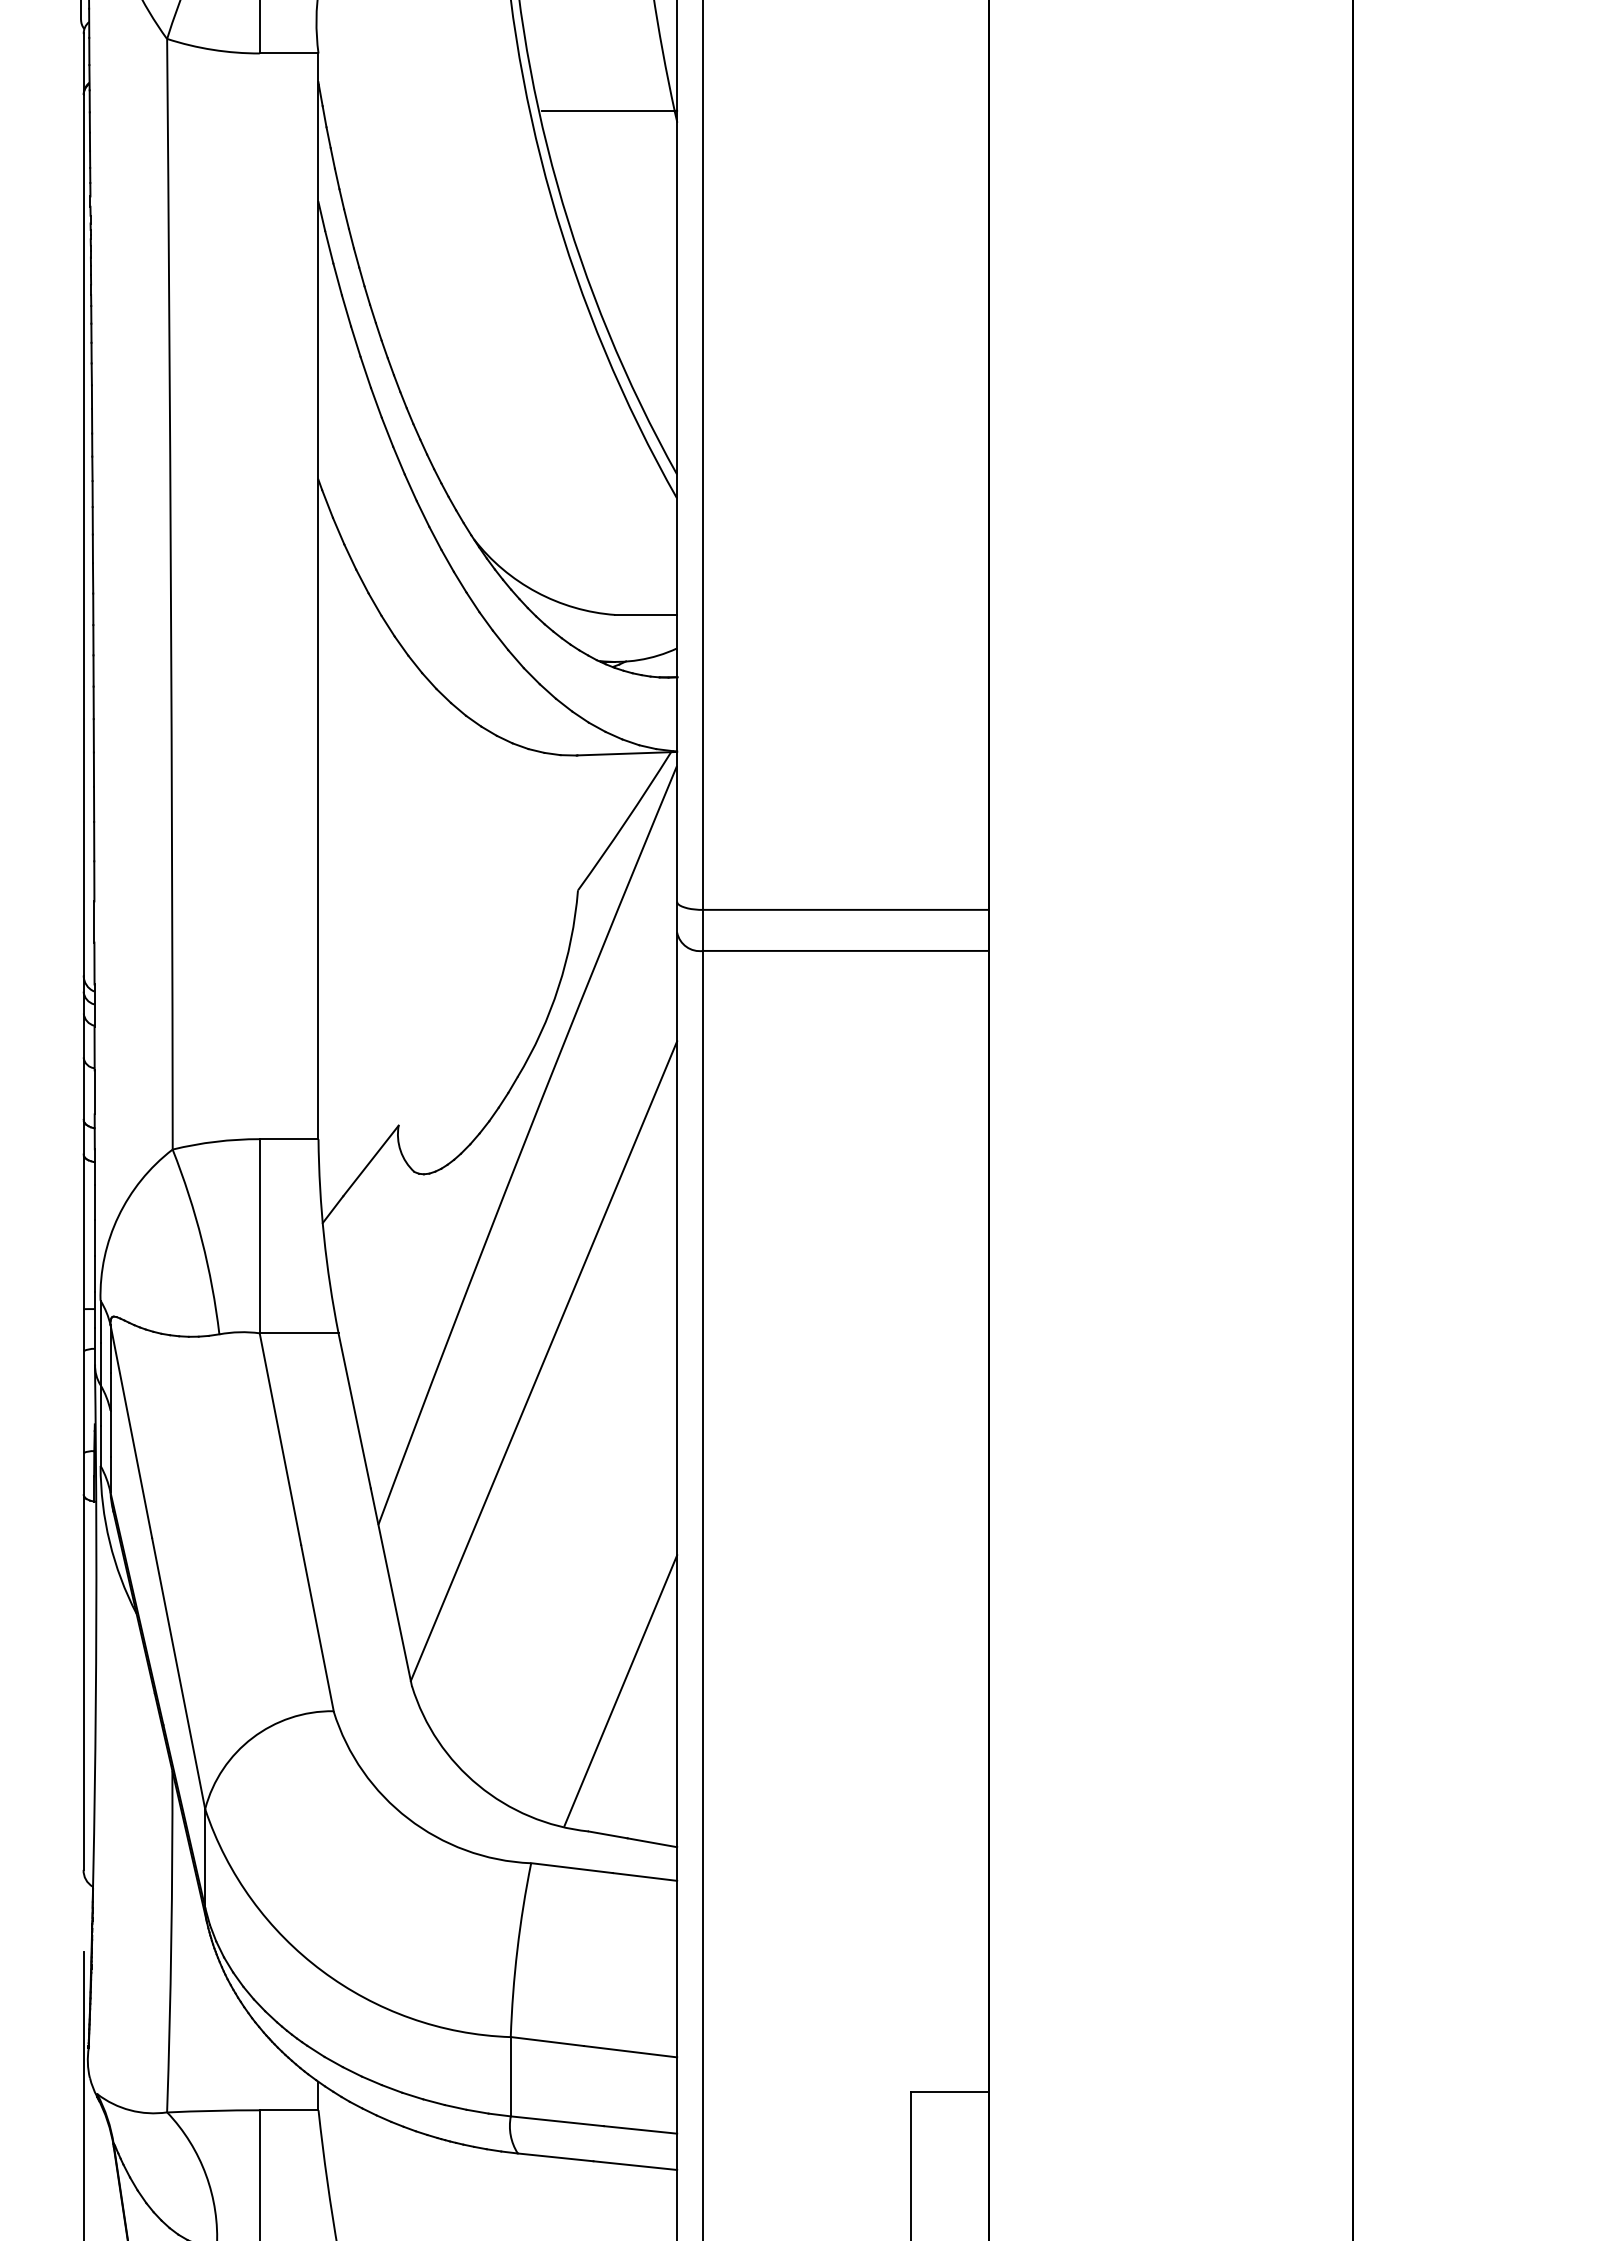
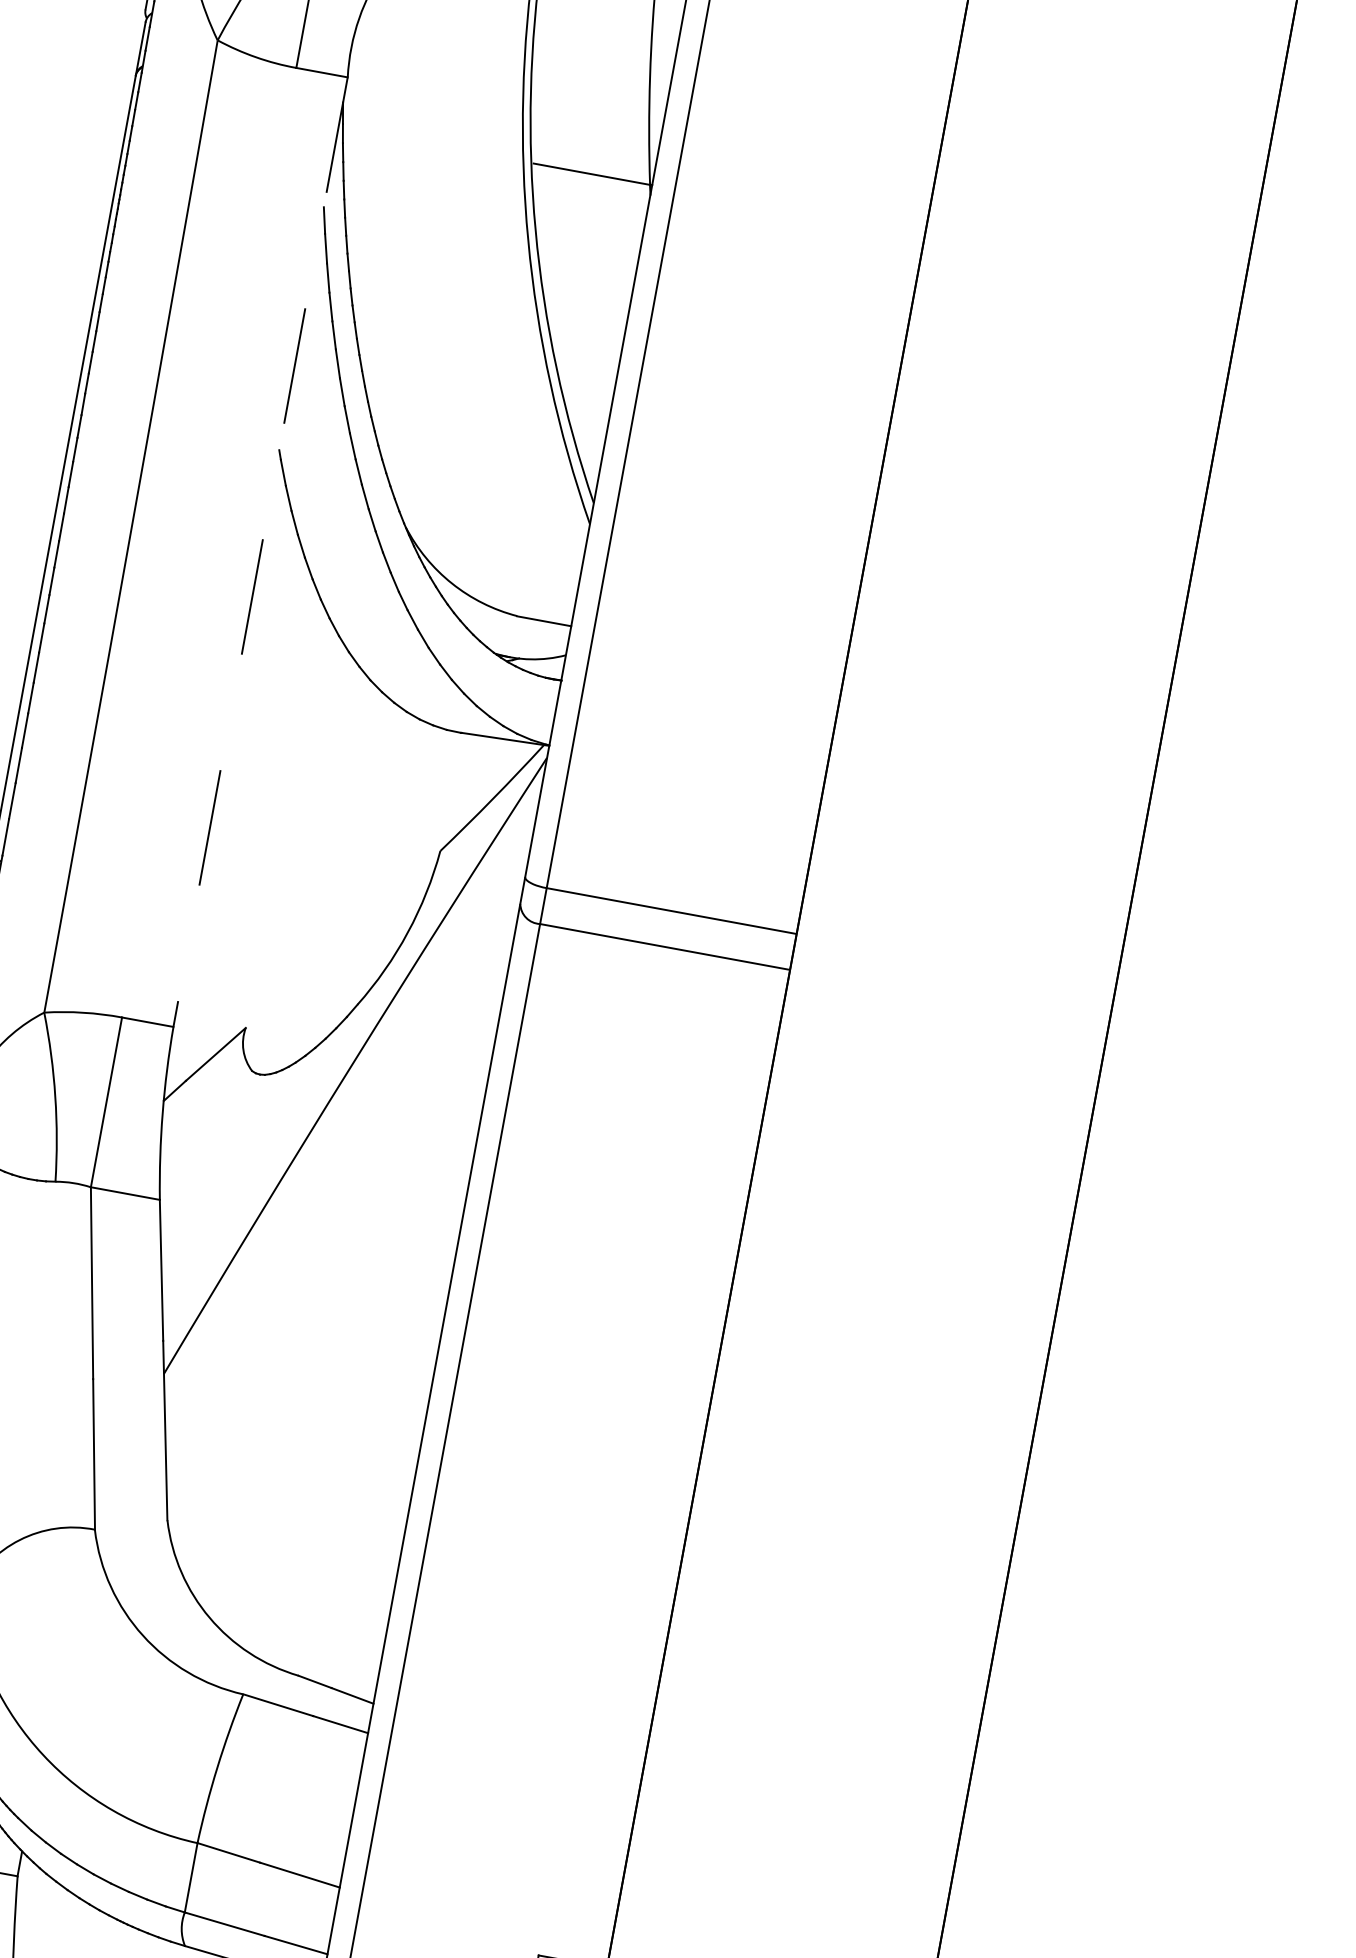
line: (318, 596) -> (260, 552), solid -> dashed
line: (543, 1360) -> (334, 1256), removed
line: (620, 1690) -> (349, 1557), removed

